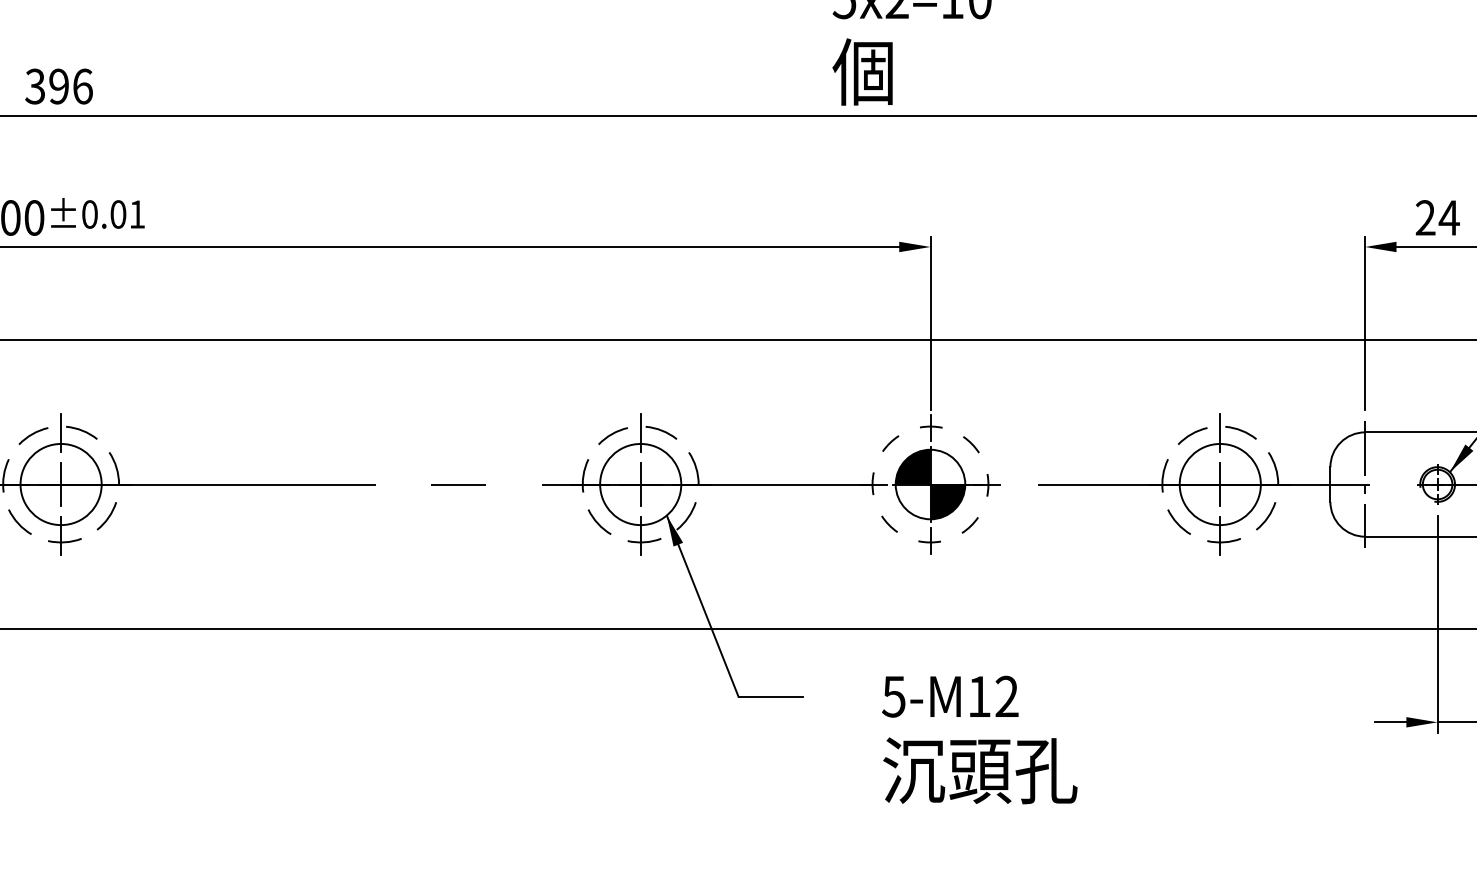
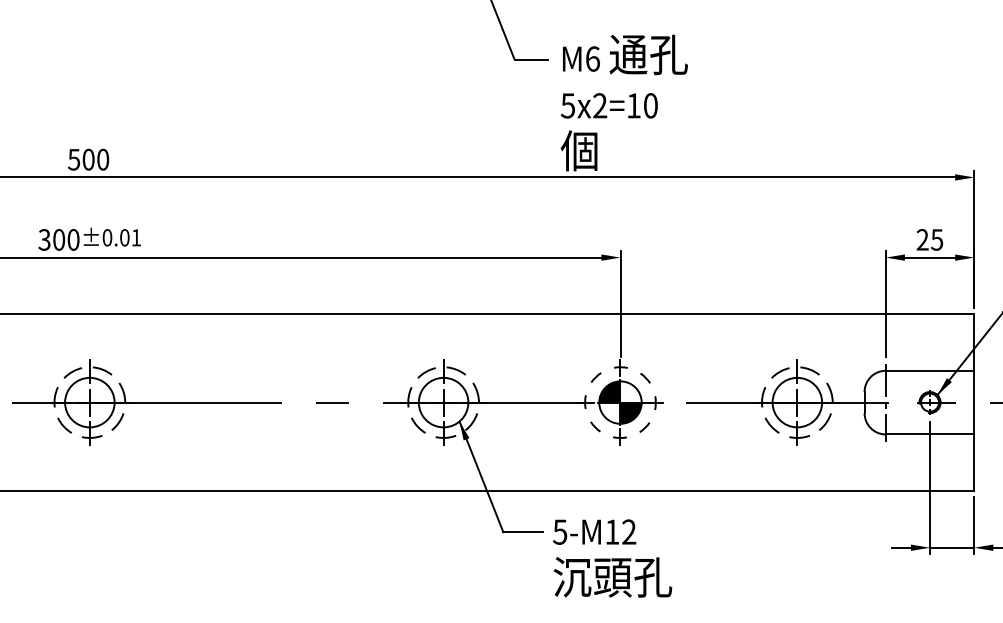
text: (58, 86) -> (88, 159), 396 -> 500
text: (1448, 217) -> (936, 239), 24 -> 25
text: (979, 739) -> (612, 558), moved

